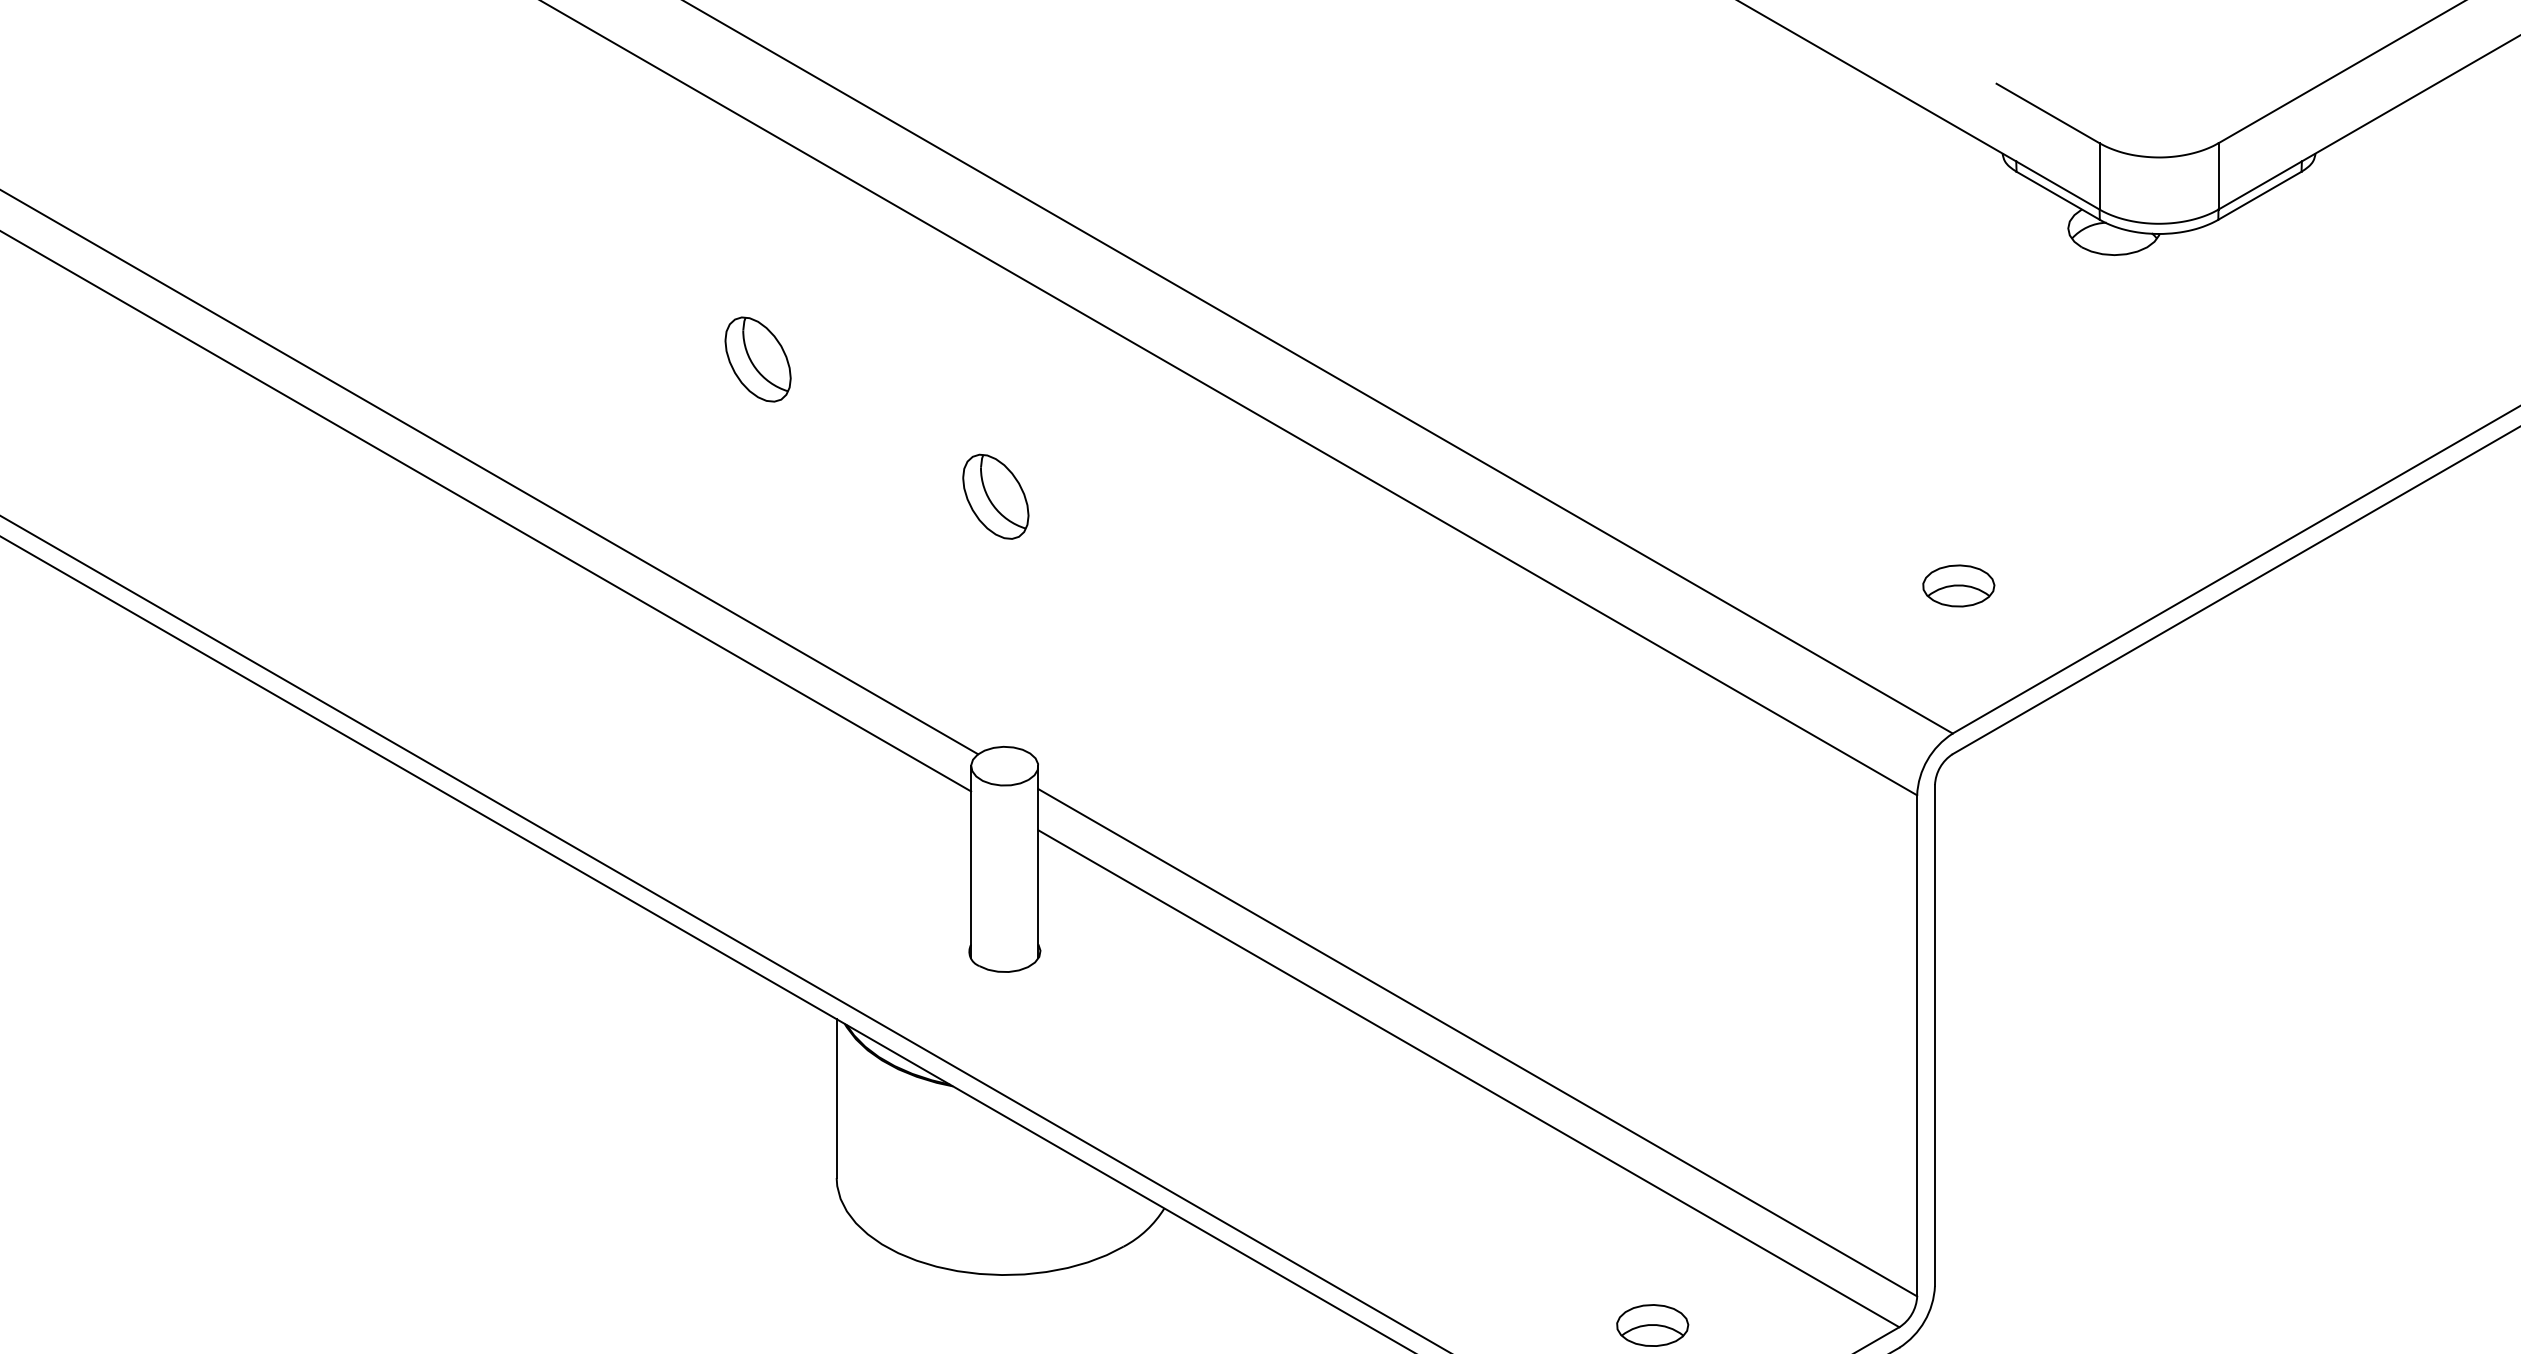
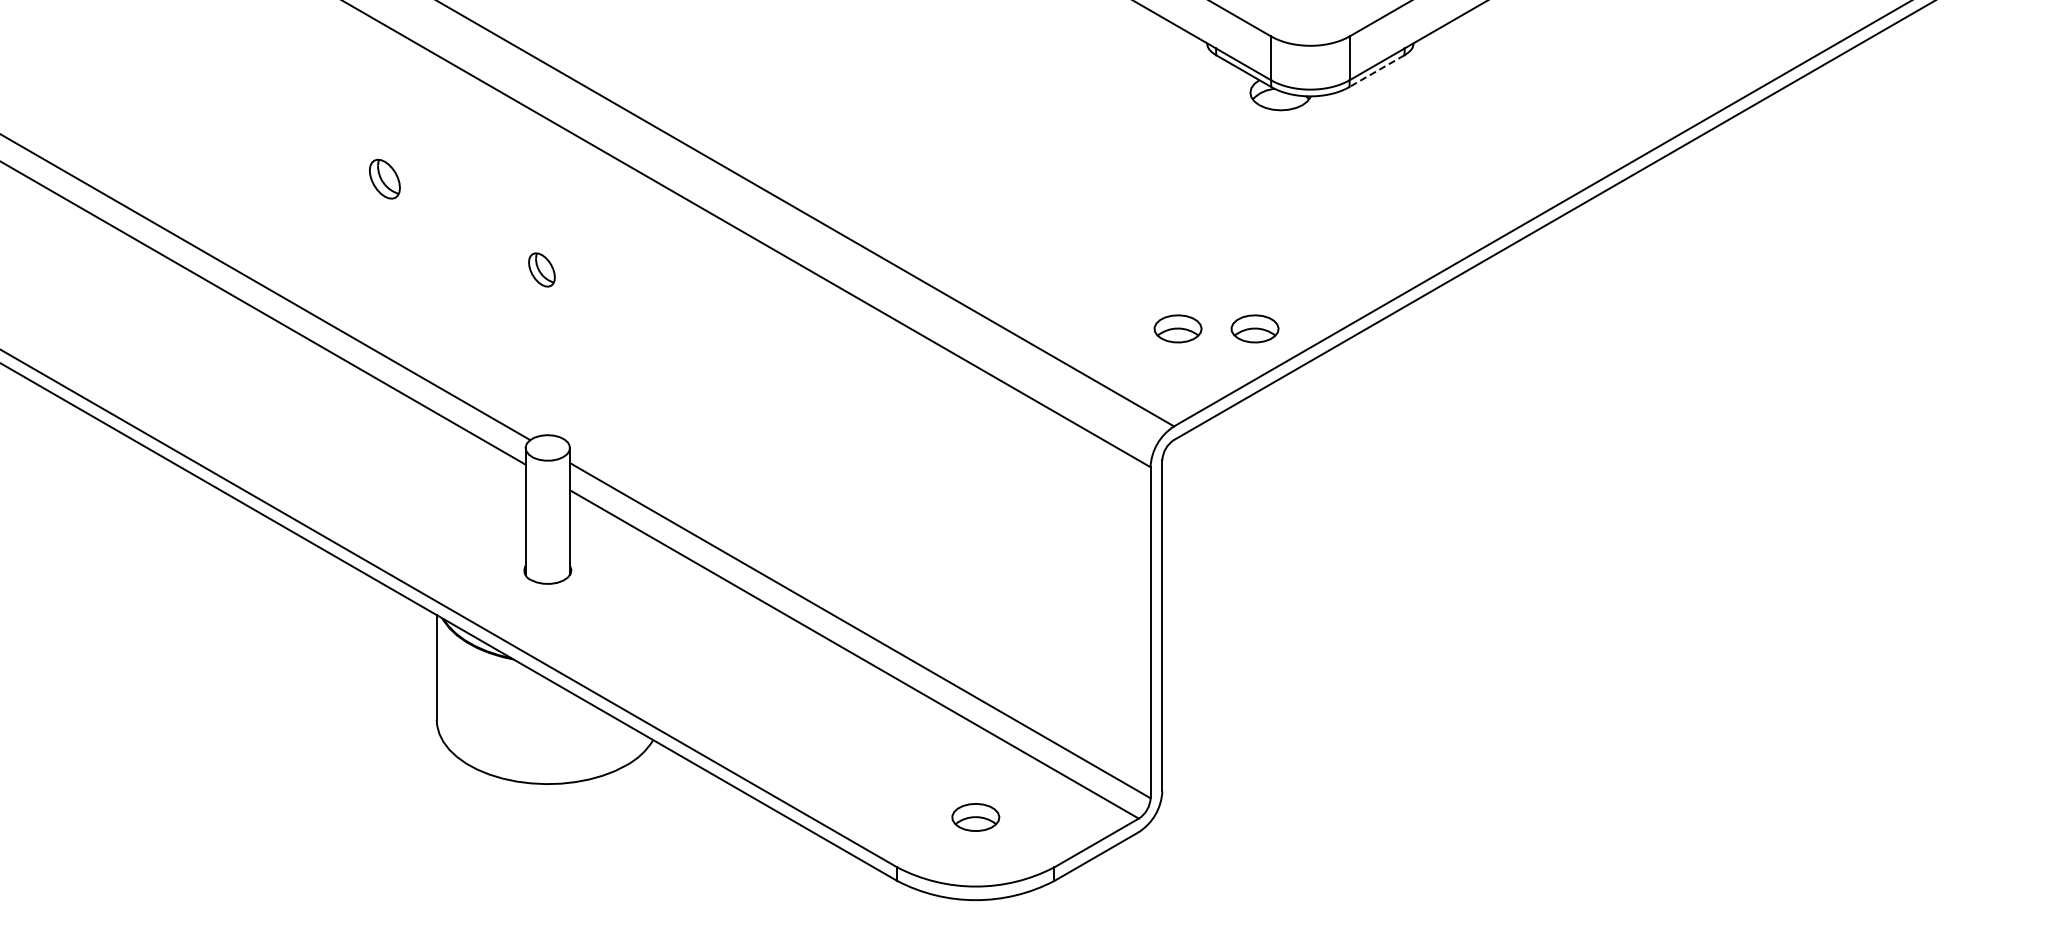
line: (2260, 196) -> (1377, 71), solid -> dashed
part: (757, 358) -> (384, 178), size x0.7
part: (995, 496) -> (541, 269), size x0.6
part: (2074, 585) -> (1254, 328), added

